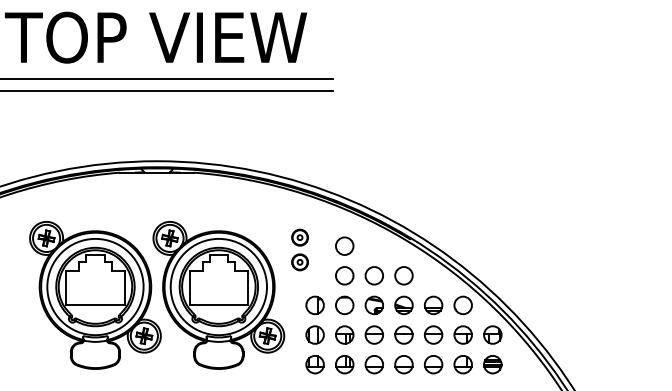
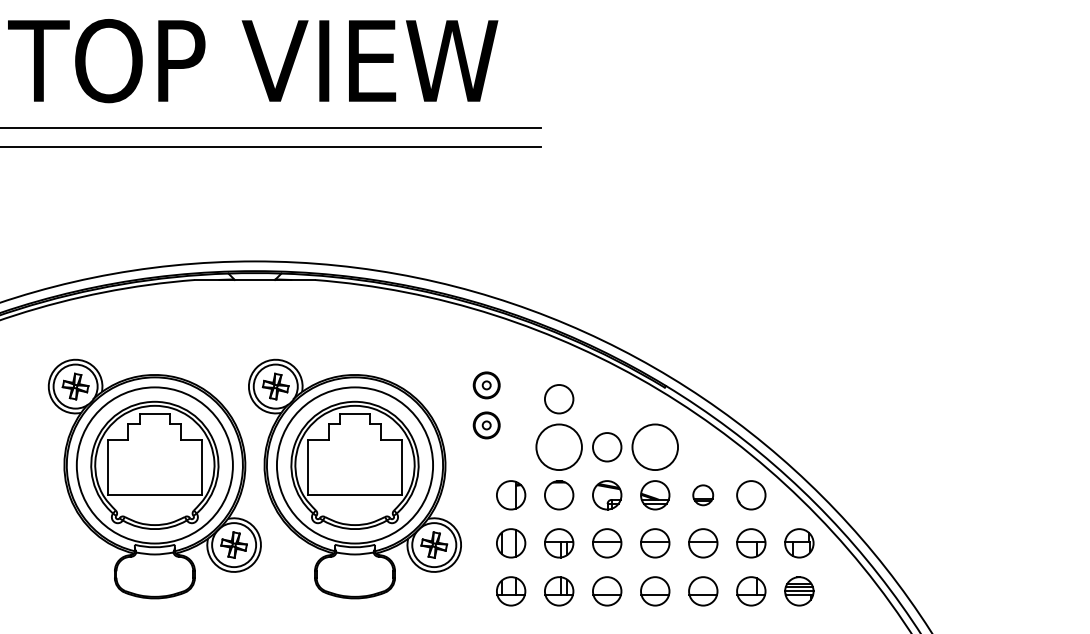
circle: (344, 275) -> (558, 446), size x1.6
circle: (403, 275) -> (654, 446), size x1.6
part: (433, 305) -> (703, 495), size x0.7

